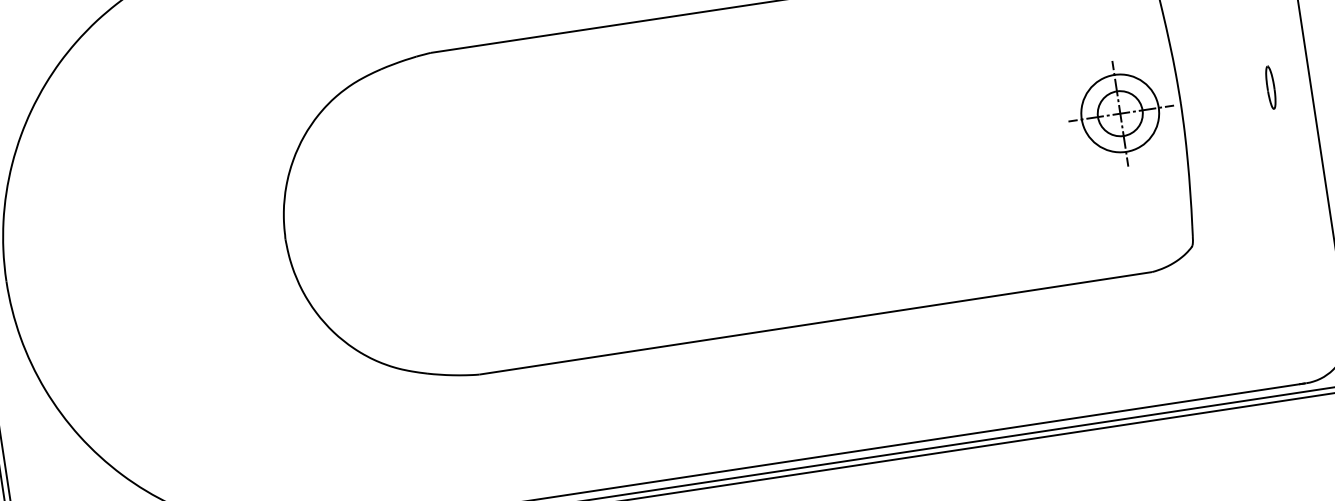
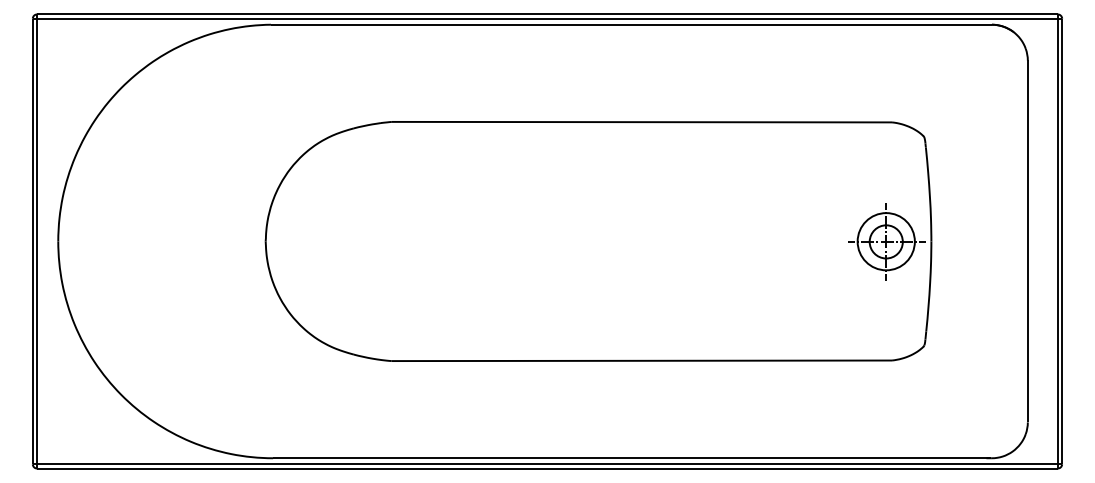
part: (1270, 87) -> (998, 239), removed

